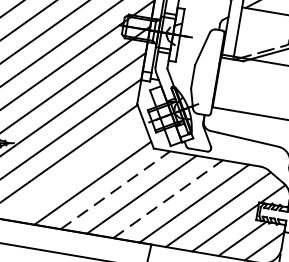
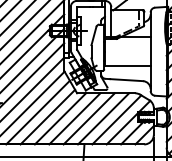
line: (75, 171) -> (37, 112), added
line: (115, 189) -> (60, 118), dashed -> solid
line: (168, 198) -> (89, 118), dashed -> solid

